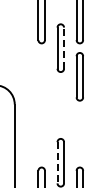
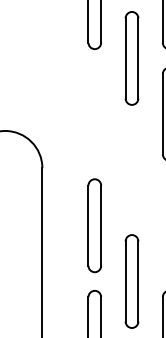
line: (64, 48) -> (139, 59), dashed -> solid
part: (41, 133) -> (94, 224), added
line: (57, 162) -> (125, 281), dashed -> solid

